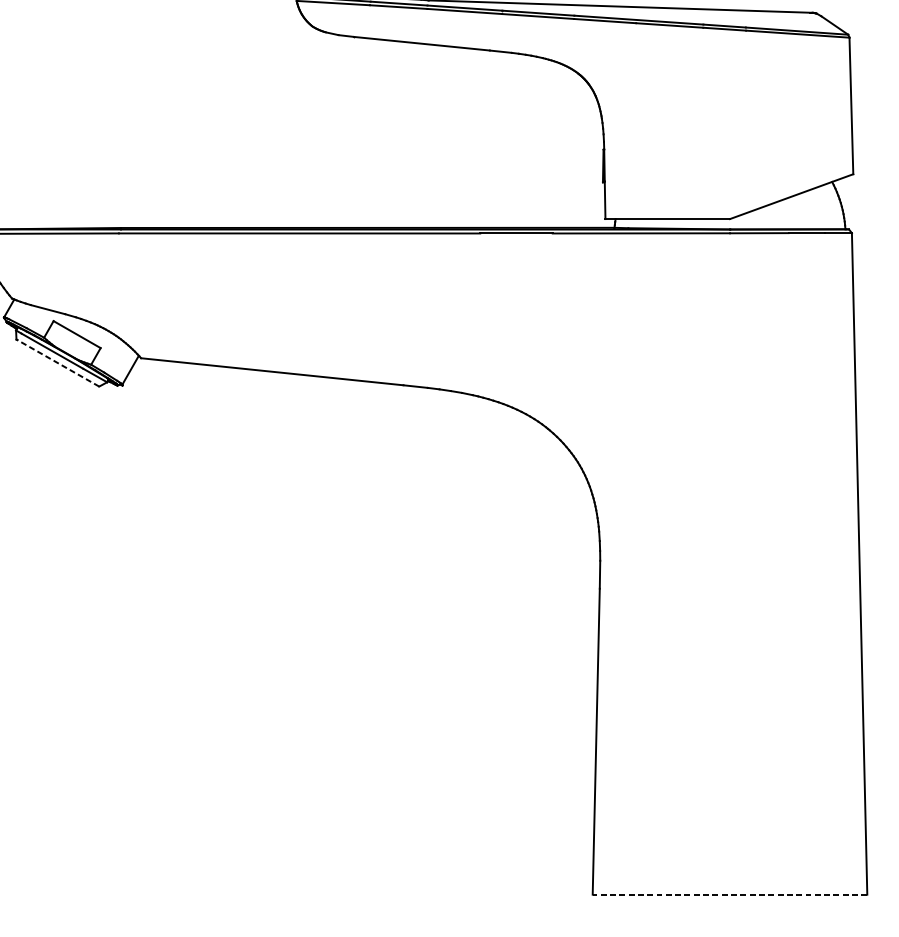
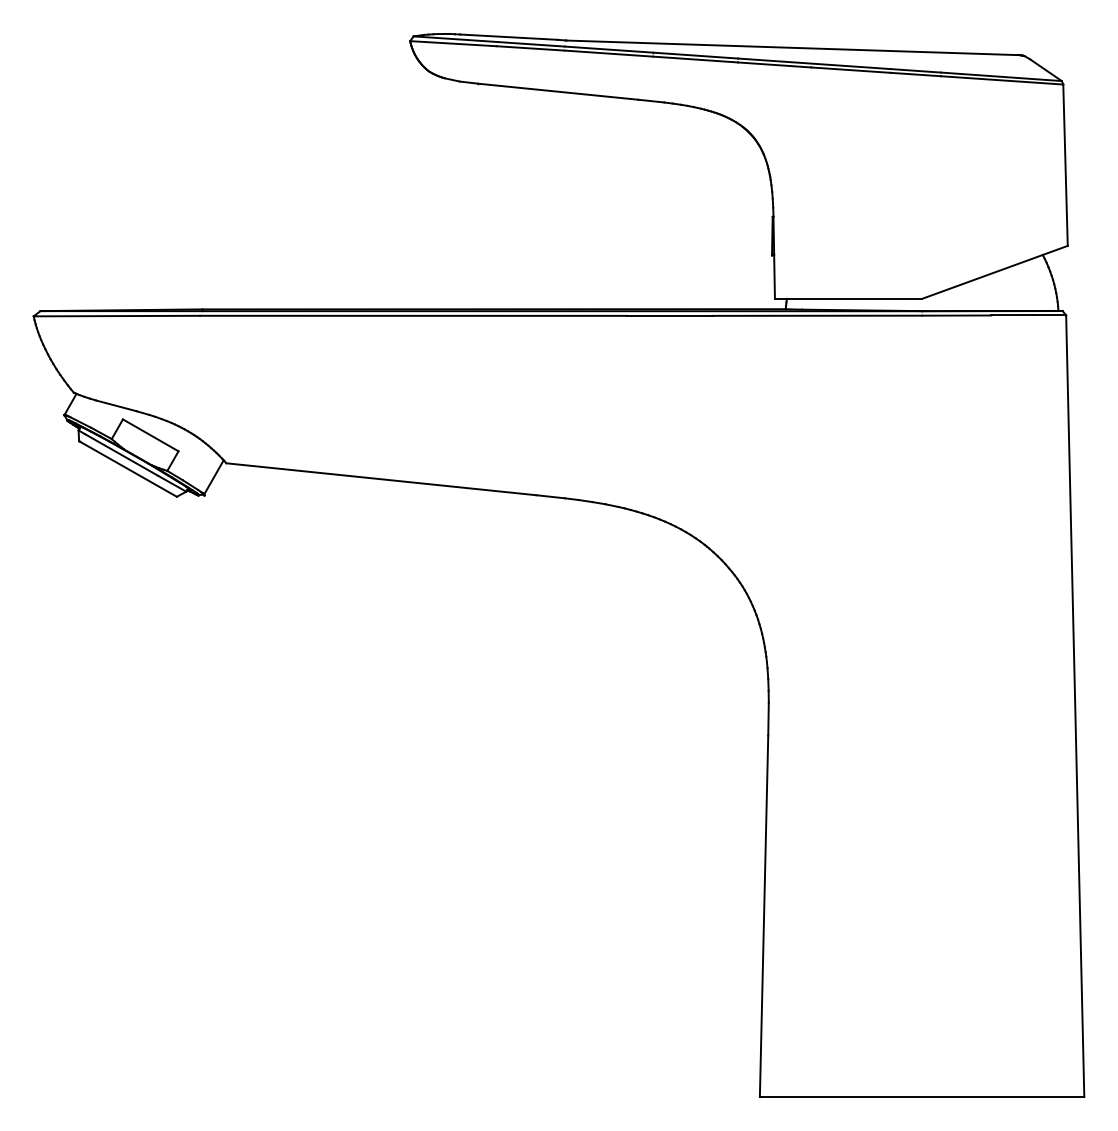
line: (58, 363) -> (128, 469), dashed -> solid
line: (729, 895) -> (921, 1097), dashed -> solid

